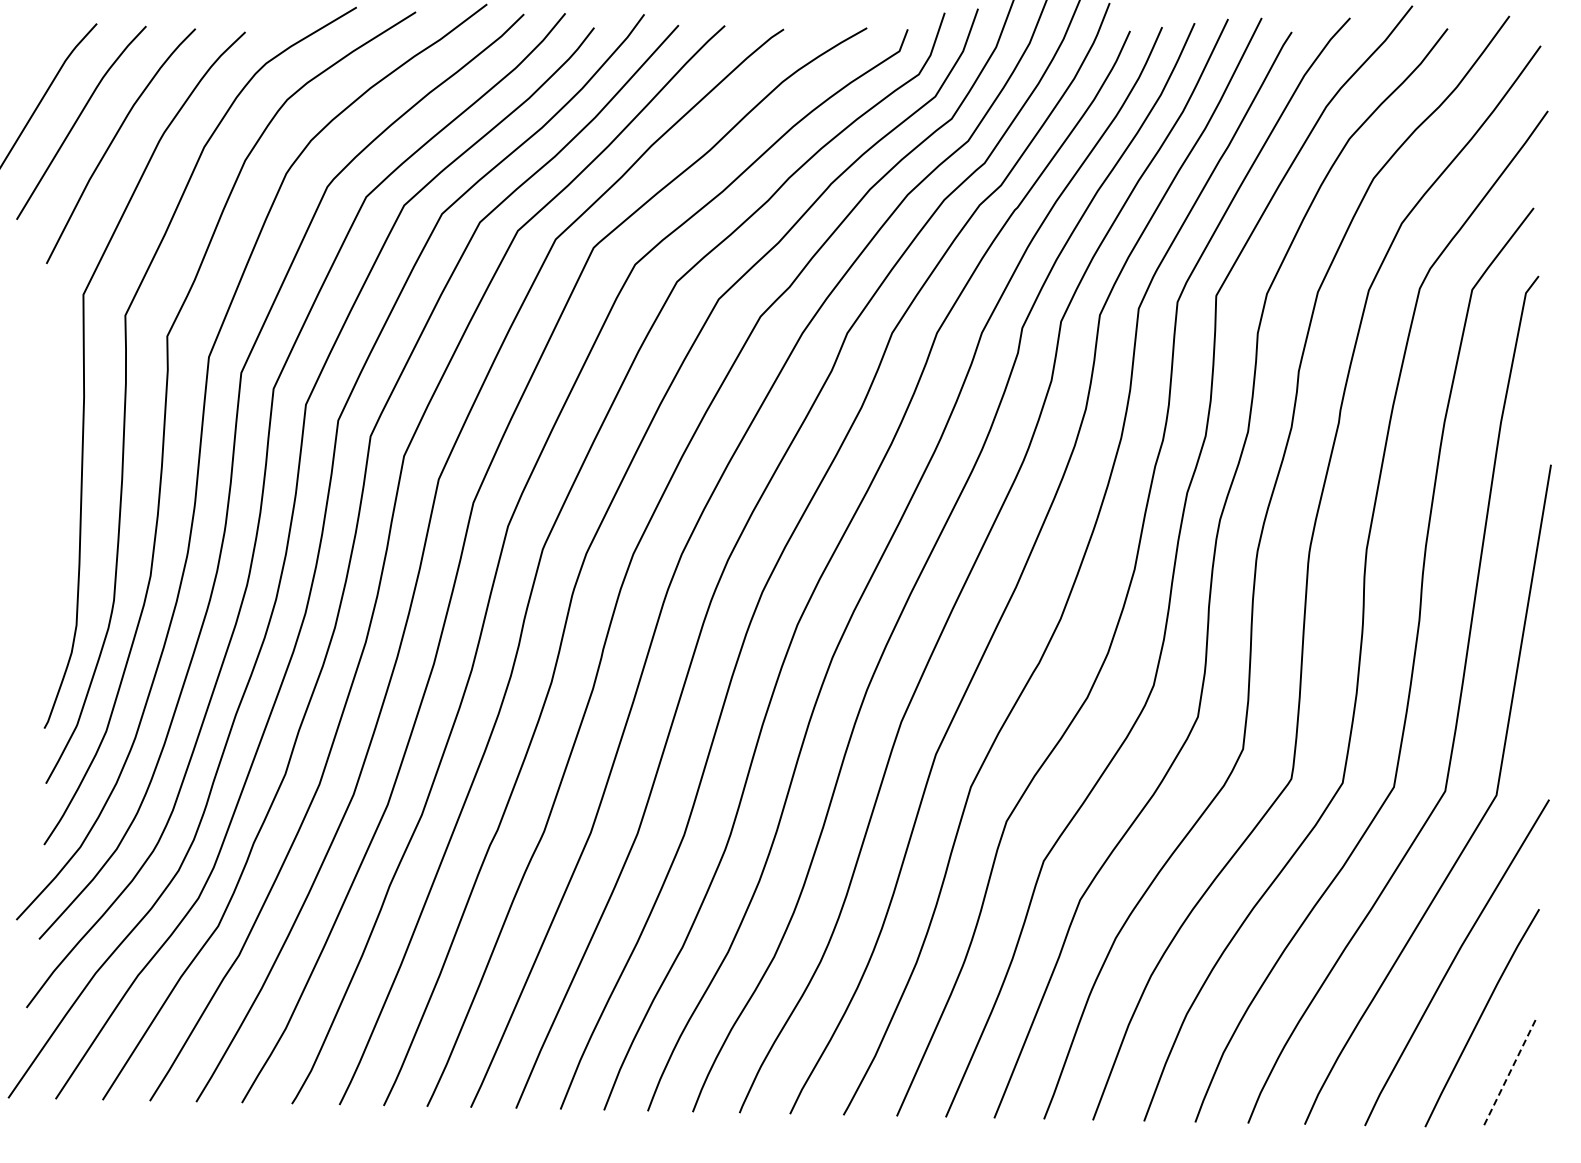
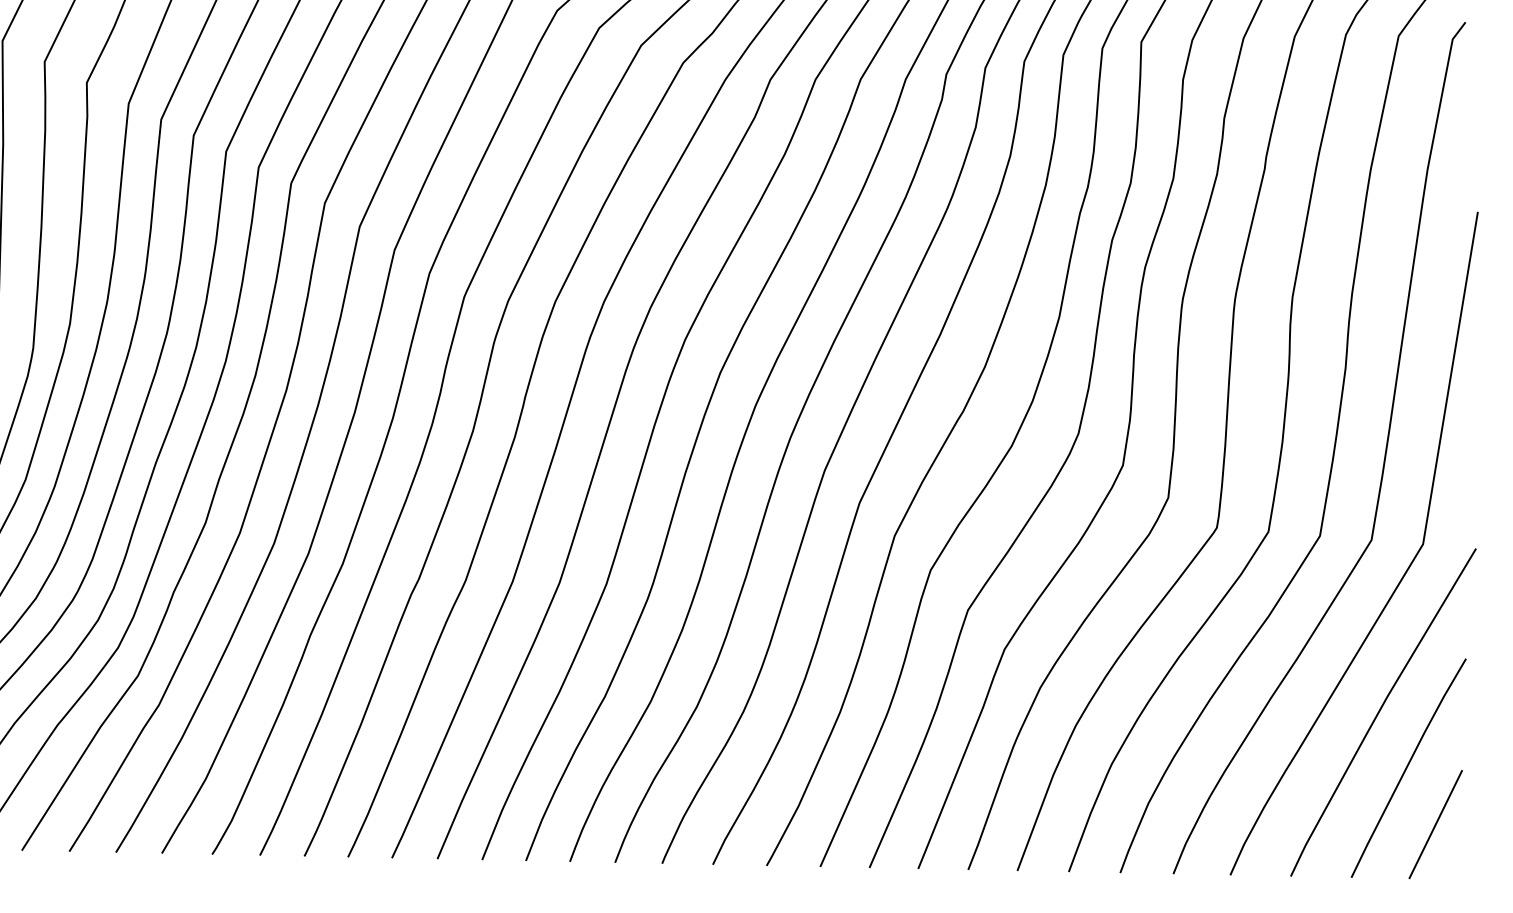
line: (1508, 1074) -> (1435, 824), dashed -> solid

